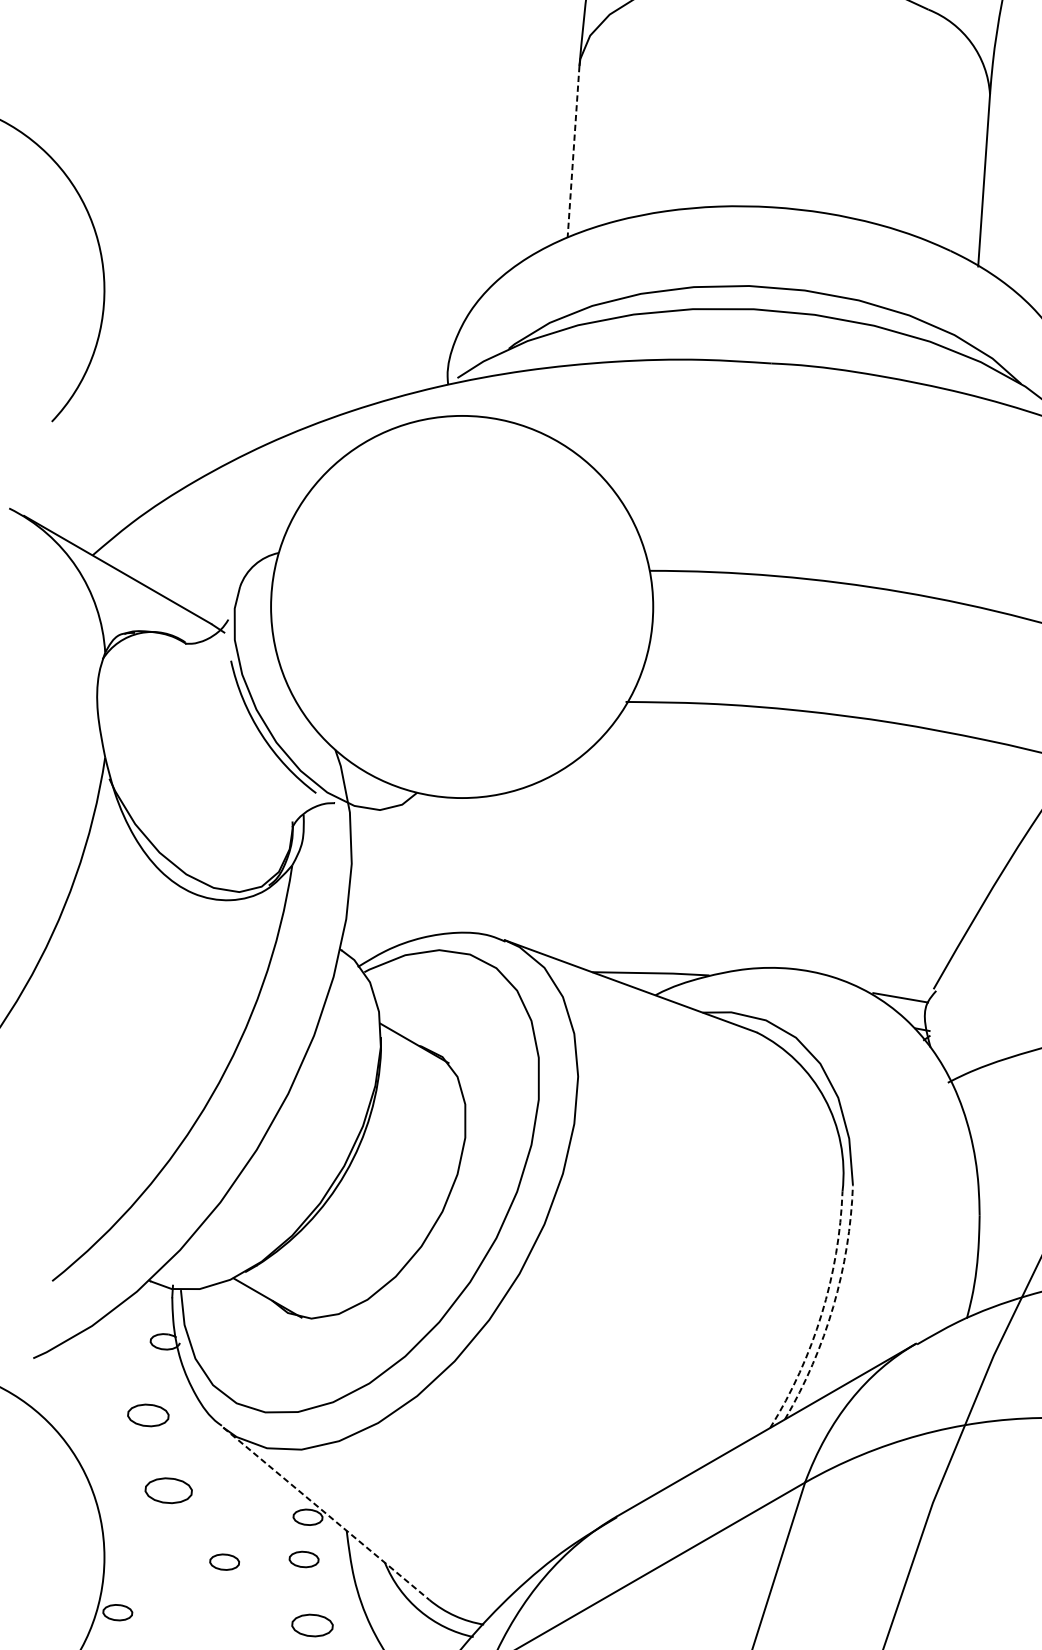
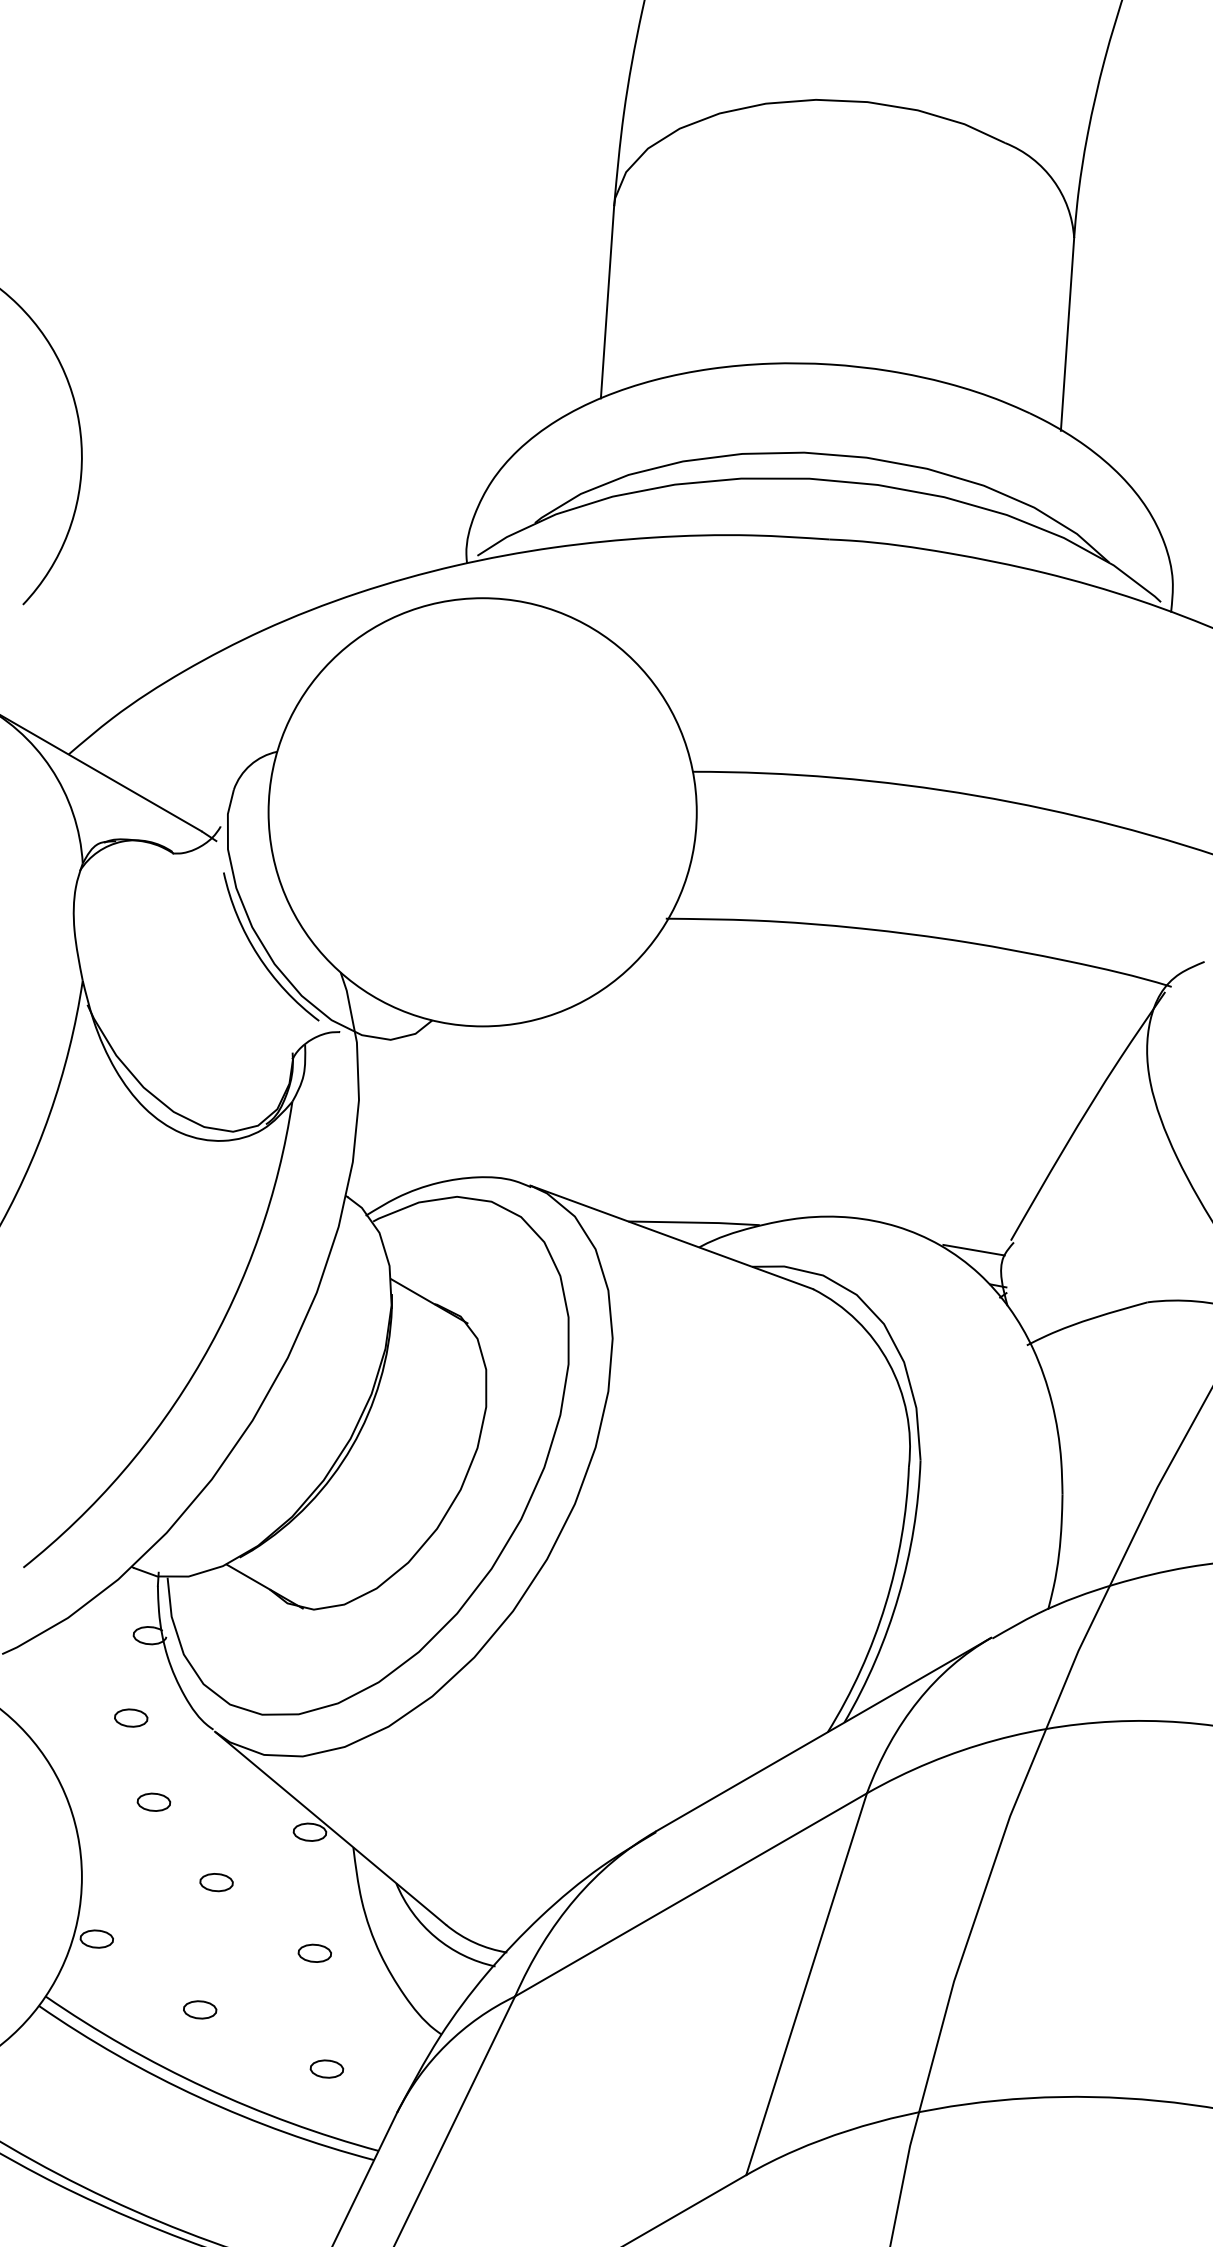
line: (573, 151) -> (607, 302), dashed -> solid
arc: (833, 1306) -> (898, 1596), dashed -> solid
arc: (821, 1314) -> (885, 1604), dashed -> solid
part: (148, 1414) -> (131, 1717), size x0.71
part: (168, 1489) -> (153, 1801), size x0.62
line: (326, 1513) -> (330, 1828), dashed -> solid
part: (304, 1559) -> (305, 1879), removed
part: (312, 1624) -> (314, 1952), size x0.71

